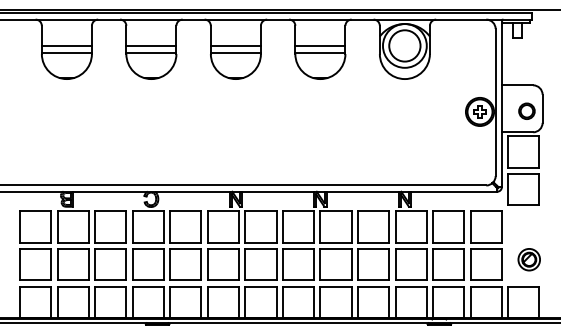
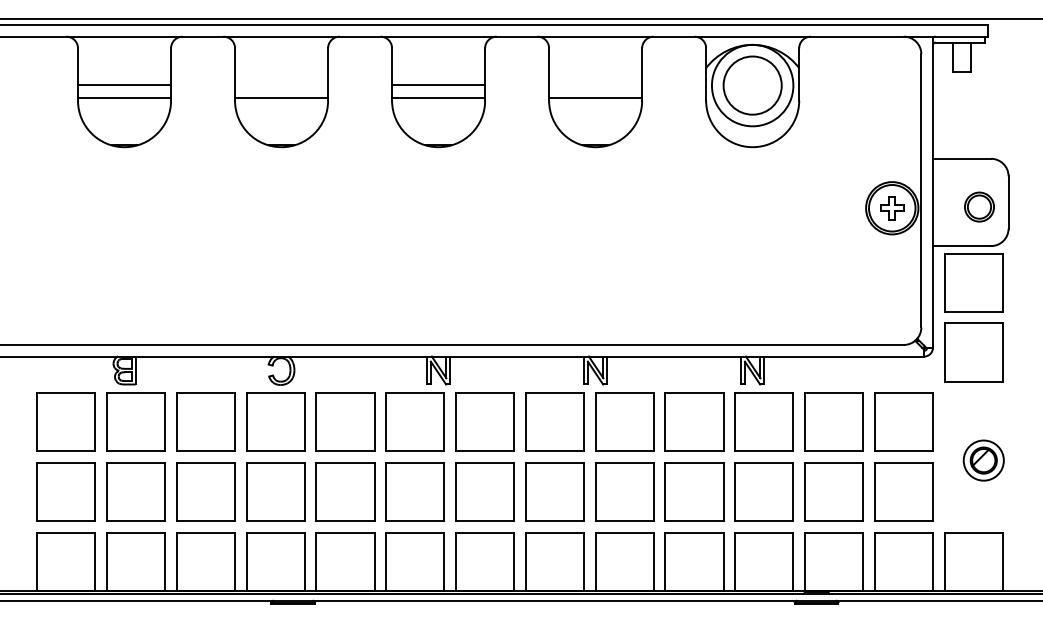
line: (151, 45) -> (281, 84), removed
line: (320, 45) -> (595, 84), removed
part: (528, 259) -> (982, 460), moved

